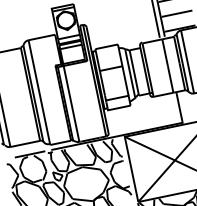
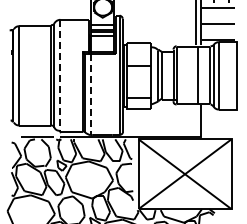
line: (39, 93) -> (60, 76), solid -> dashed
line: (71, 105) -> (90, 95), solid -> dashed

